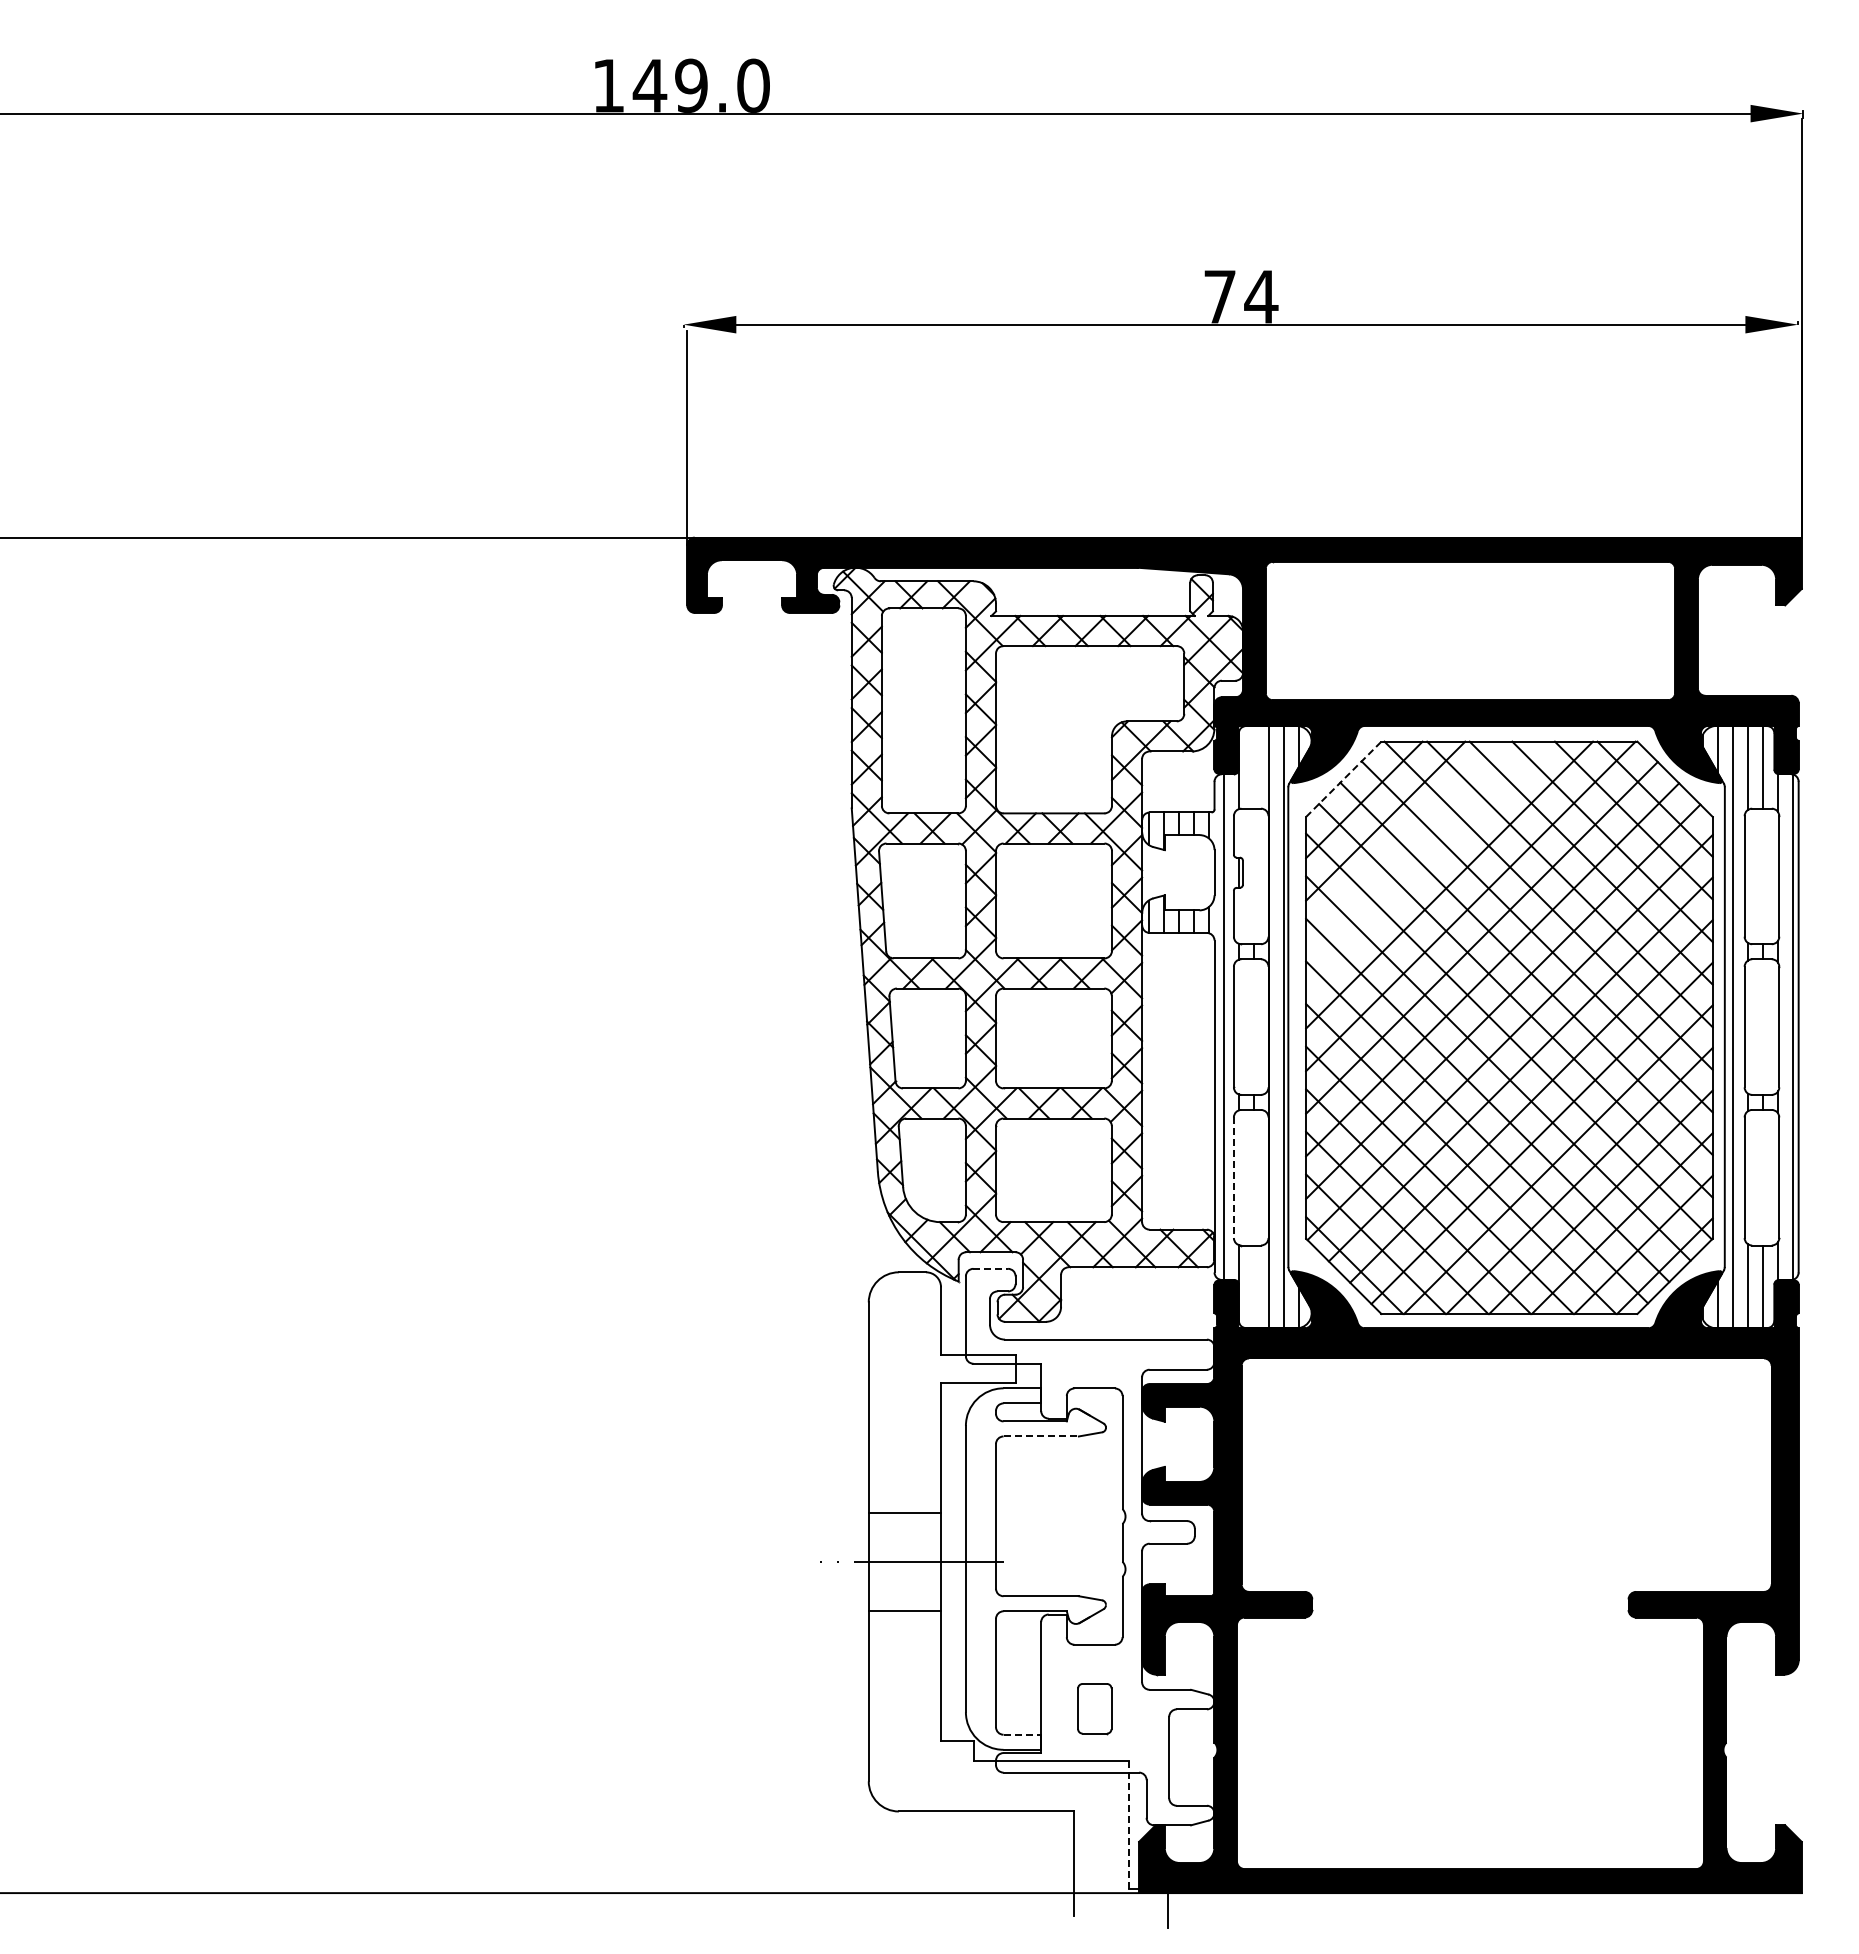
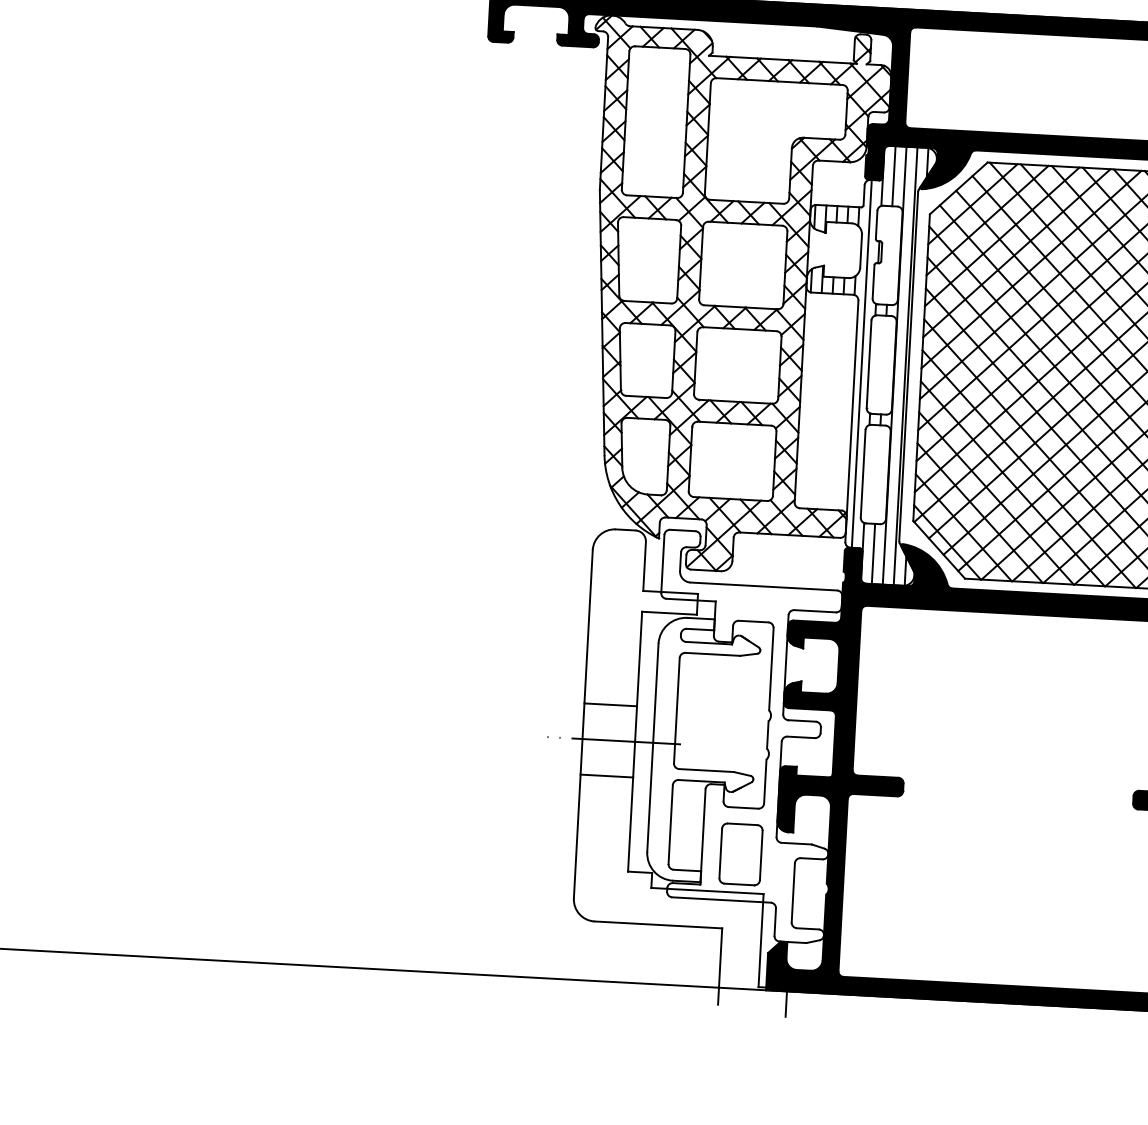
line: (1253, 767) -> (893, 176), added
line: (1344, 778) -> (959, 187), dashed -> solid
line: (1406, 842) -> (1001, 236), added
line: (1428, 863) -> (1017, 253), added
line: (1233, 1178) -> (862, 474), dashed -> solid
line: (991, 1268) -> (683, 530), dashed -> solid
line: (1253, 1286) -> (873, 553), added
line: (1041, 1436) -> (713, 654), dashed -> solid
part: (1094, 1708) -> (740, 854), size x1.67
line: (1022, 1734) -> (687, 870), dashed -> solid
line: (1128, 1824) -> (761, 939), dashed -> solid

